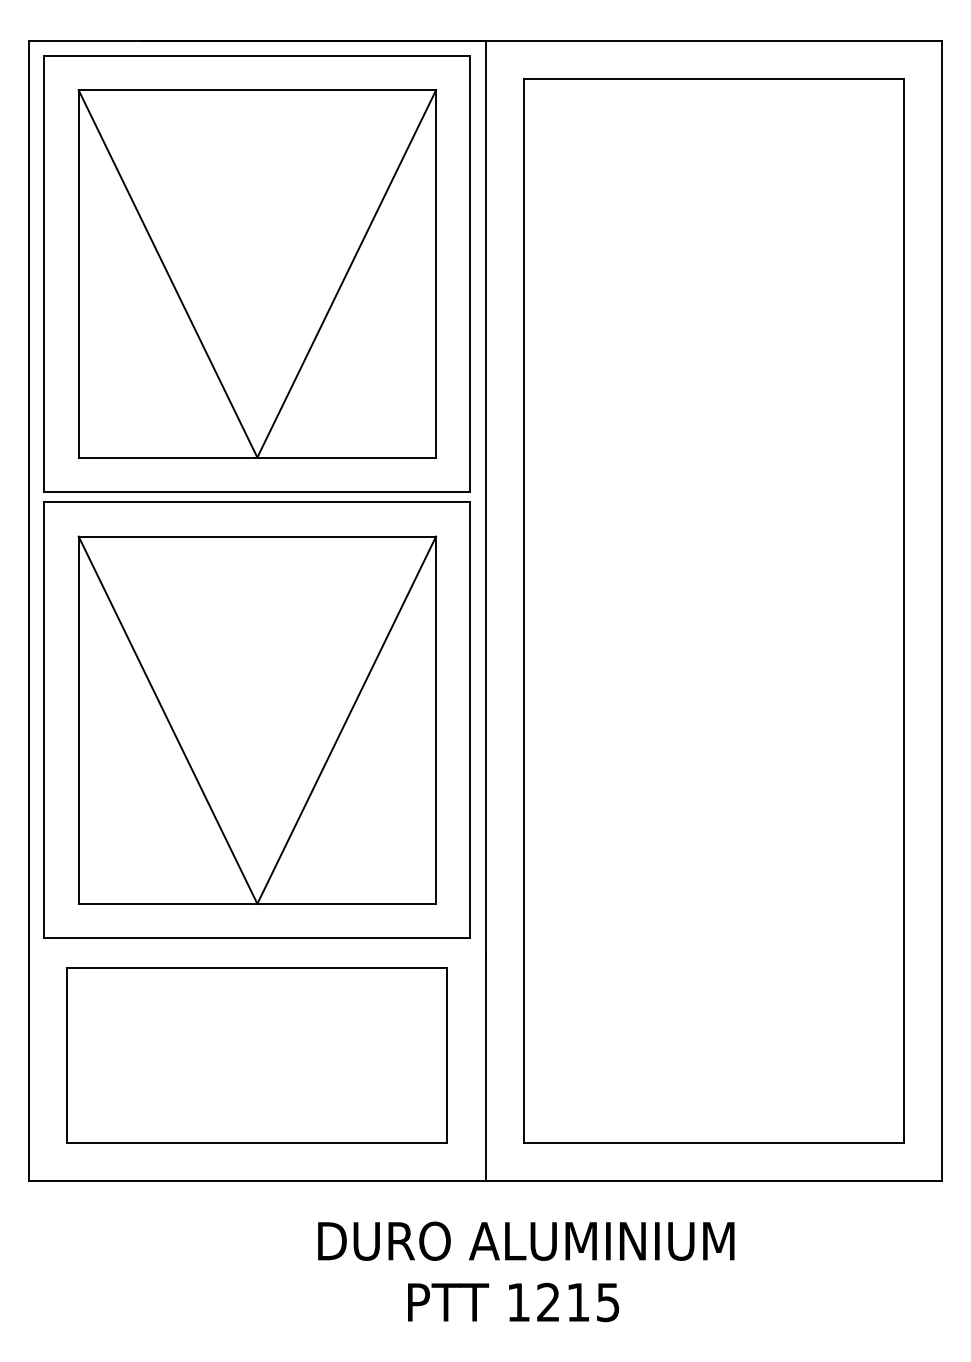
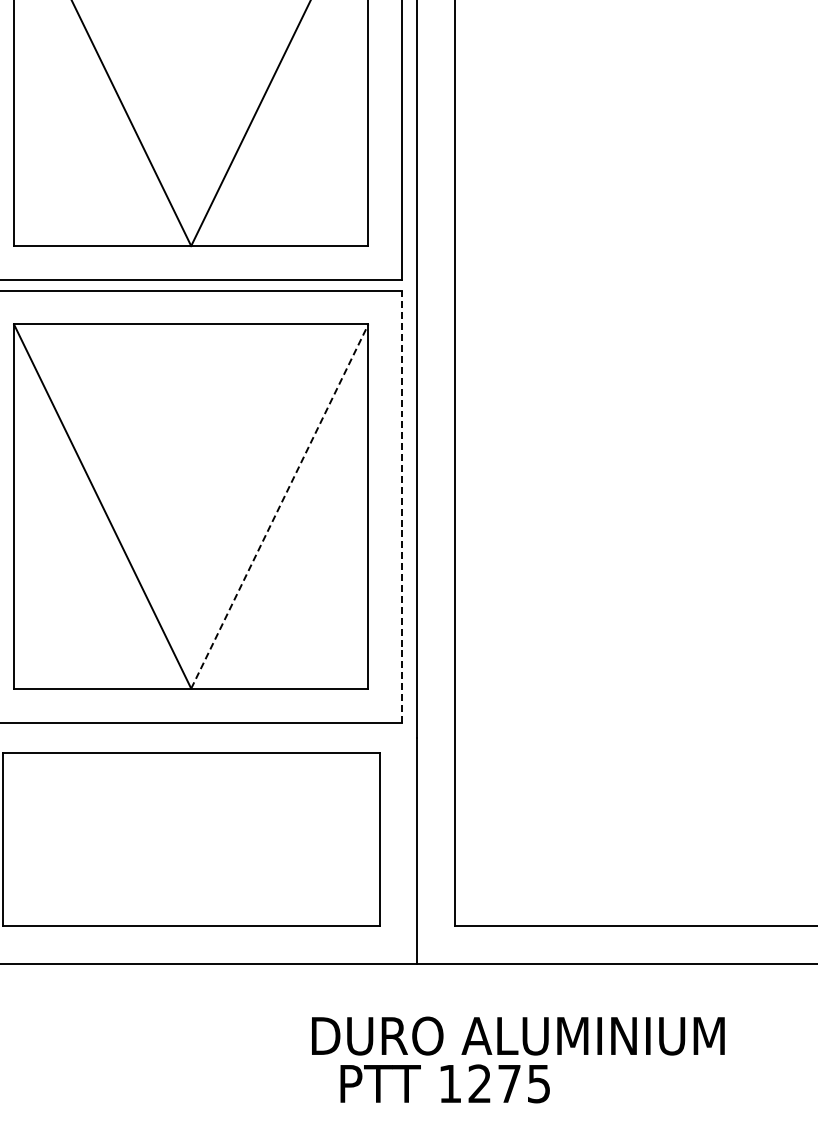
line: (346, 719) -> (279, 505), solid -> dashed
line: (470, 720) -> (402, 506), solid -> dashed
text: (526, 1240) -> (518, 1035), moved
text: (578, 1302) -> (509, 1083), 1215 -> 1275

